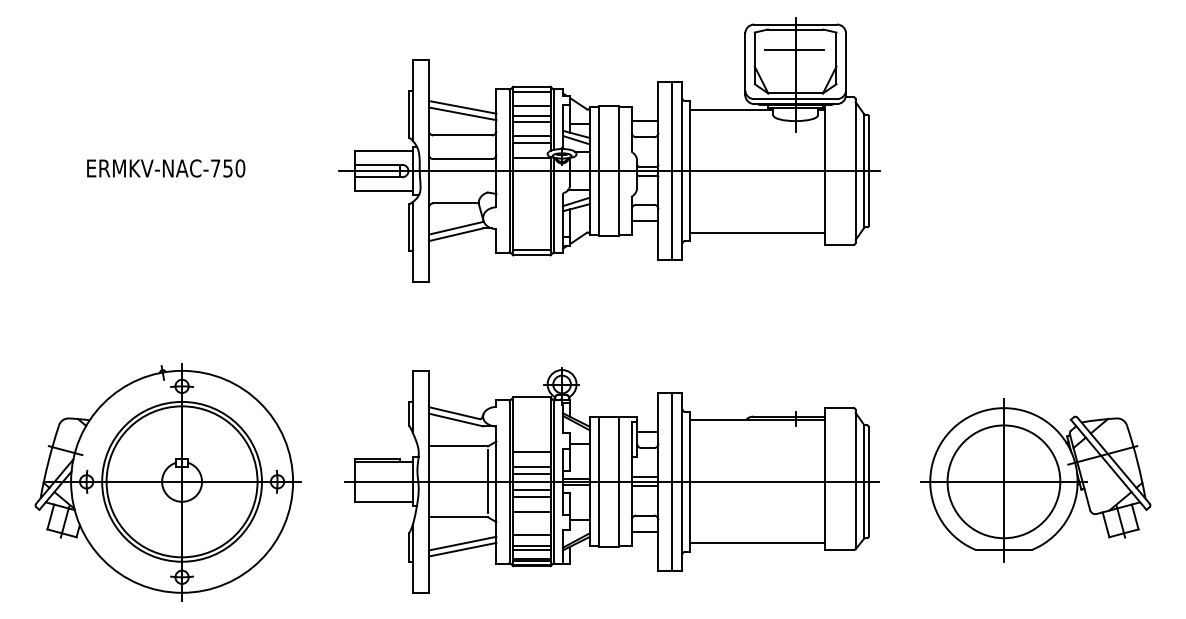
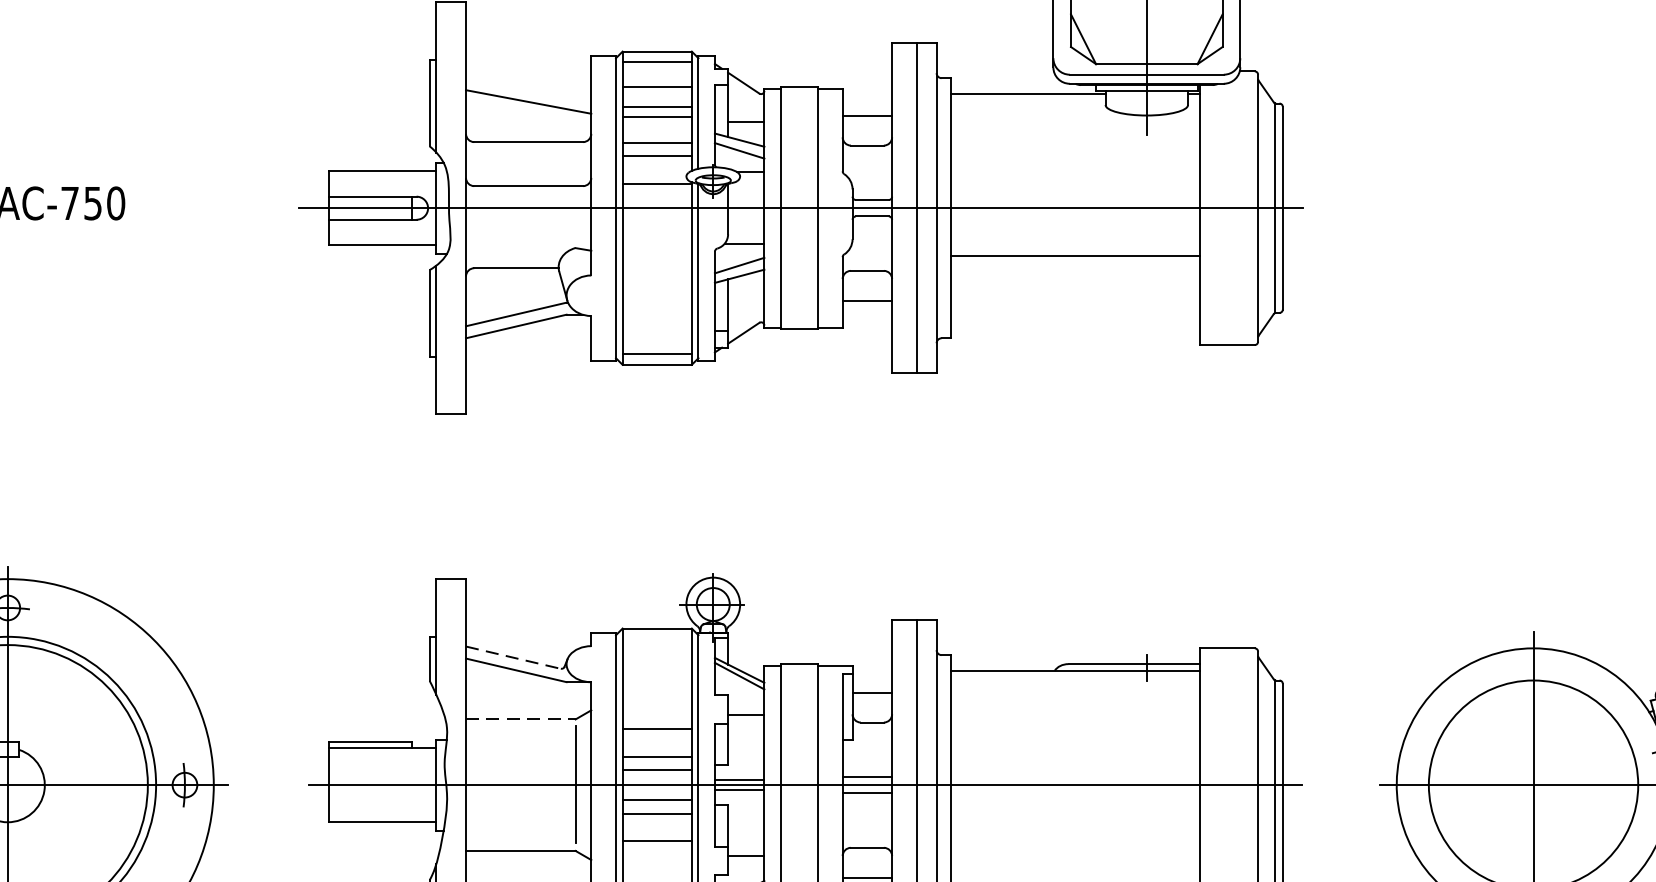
line: (462, 107) -> (528, 90), removed
line: (757, 232) -> (1076, 255), moved
line: (454, 413) -> (513, 658), solid -> dashed
line: (458, 446) -> (520, 719), solid -> dashed

